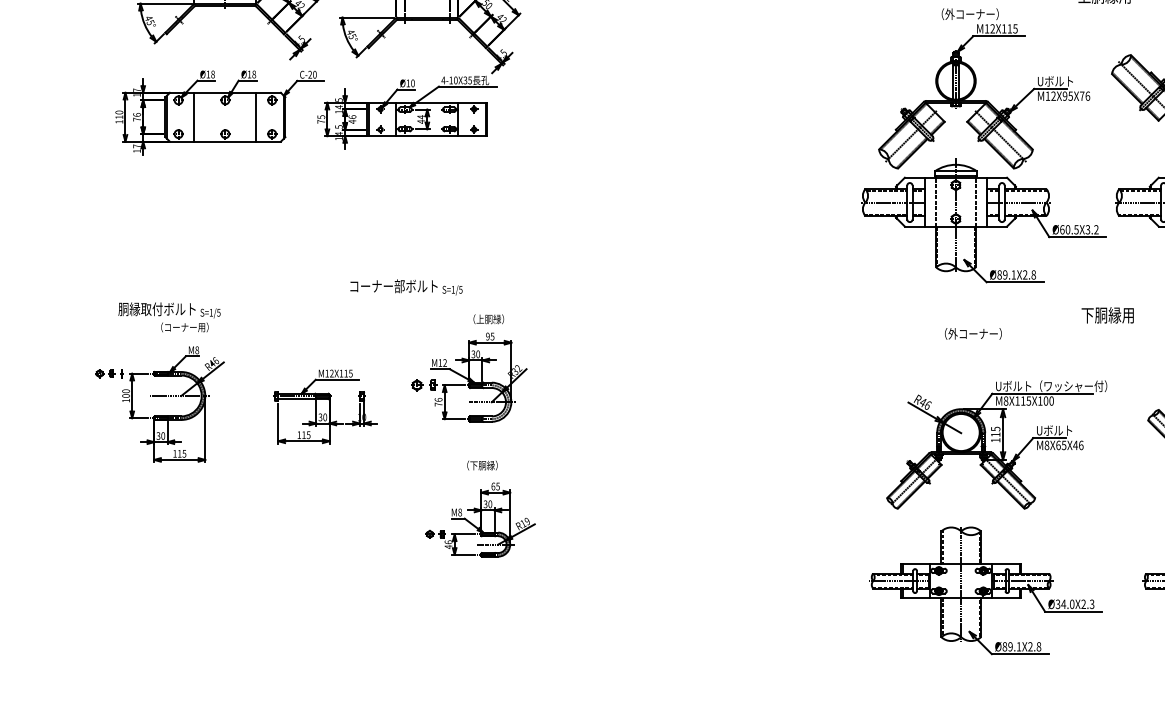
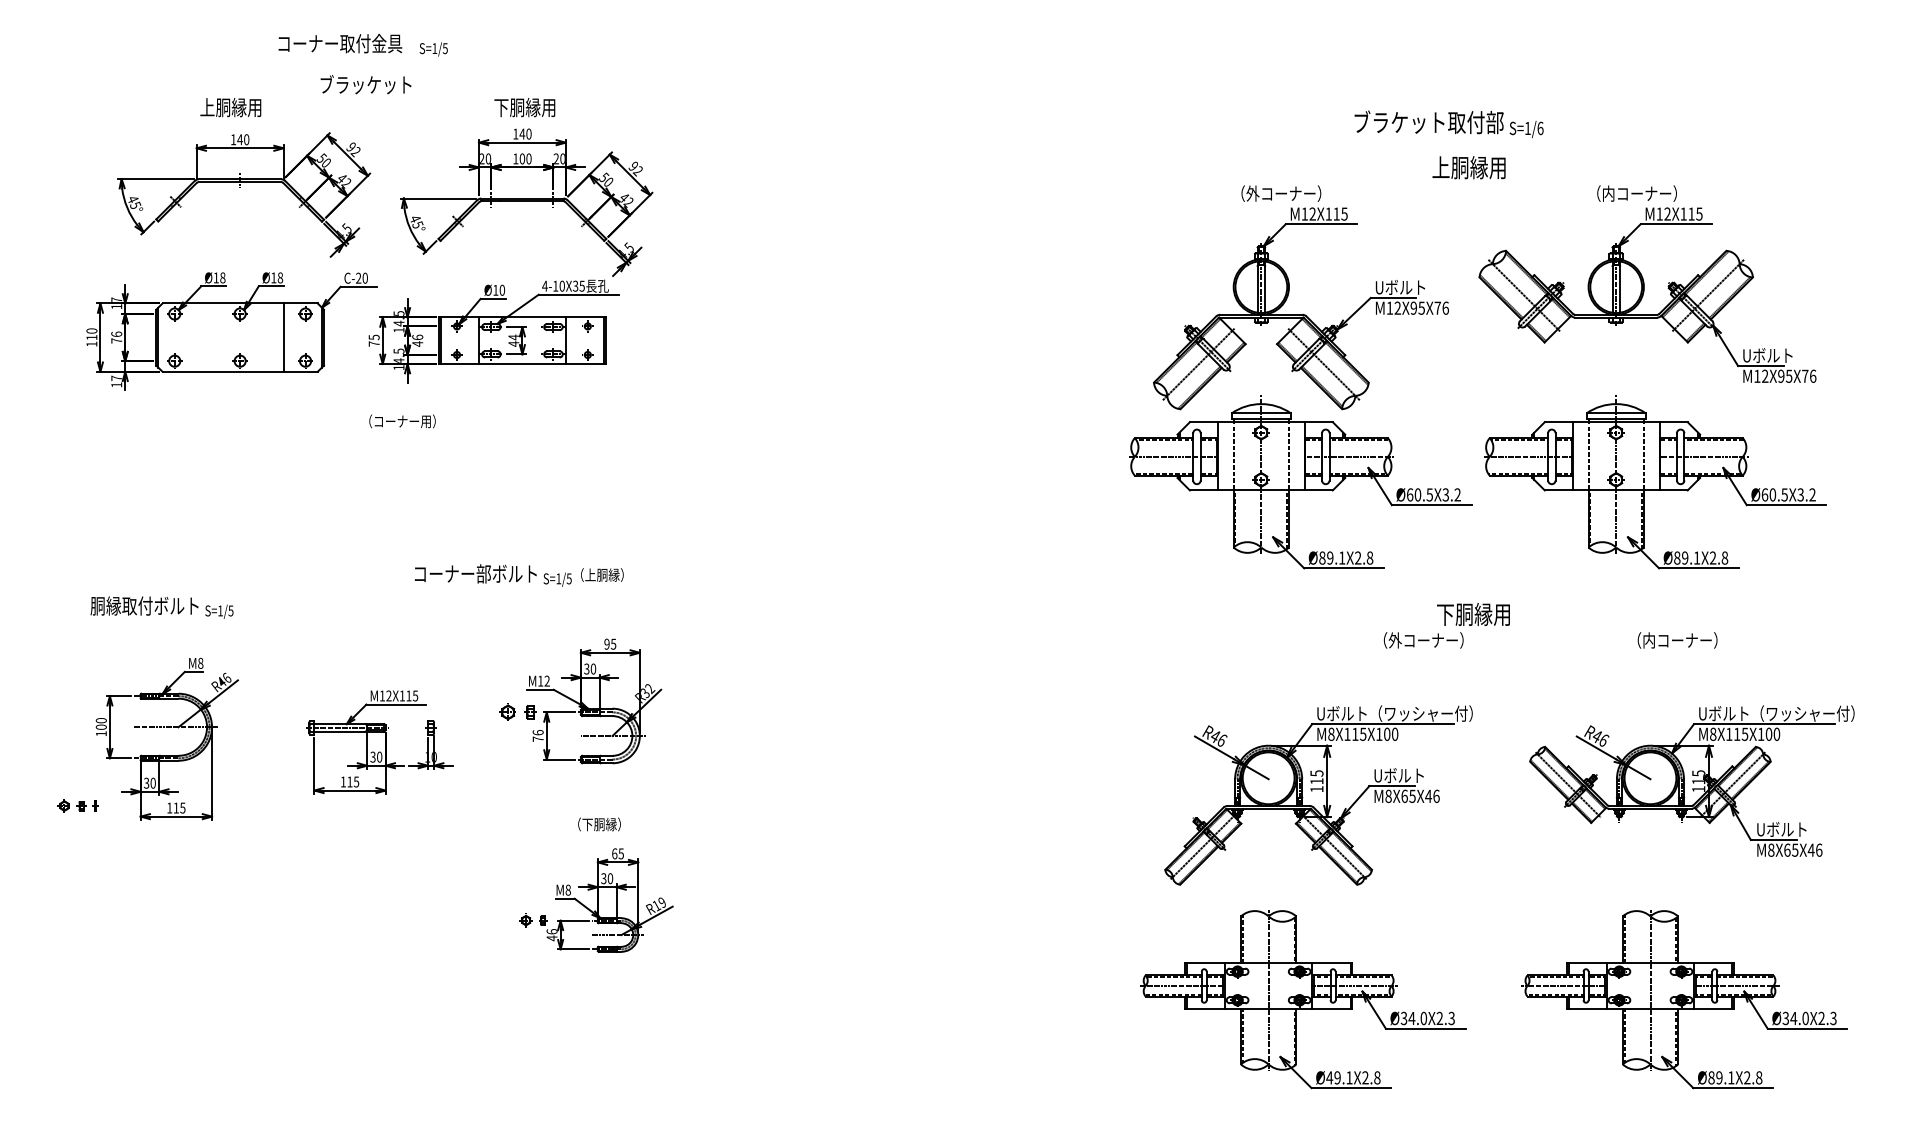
line: (194, 117) -> (196, 337), removed
text: (488, 318) -> (602, 574), moved
text: (184, 327) -> (402, 421), moved
text: (973, 333) -> (1423, 640), moved
part: (109, 373) -> (77, 805), moved
text: (1004, 646) -> (1329, 1077), Ø89.1X2.8 -> Ø49.1X2.8

